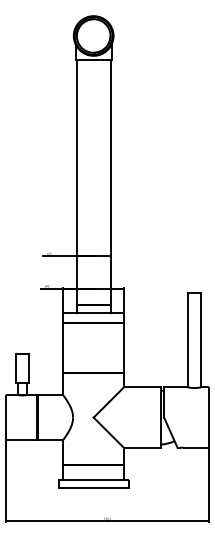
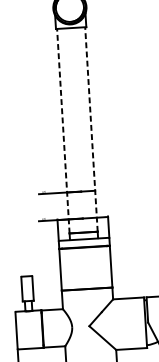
line: (76, 182) -> (63, 130), solid -> dashed
line: (110, 182) -> (91, 129), solid -> dashed

